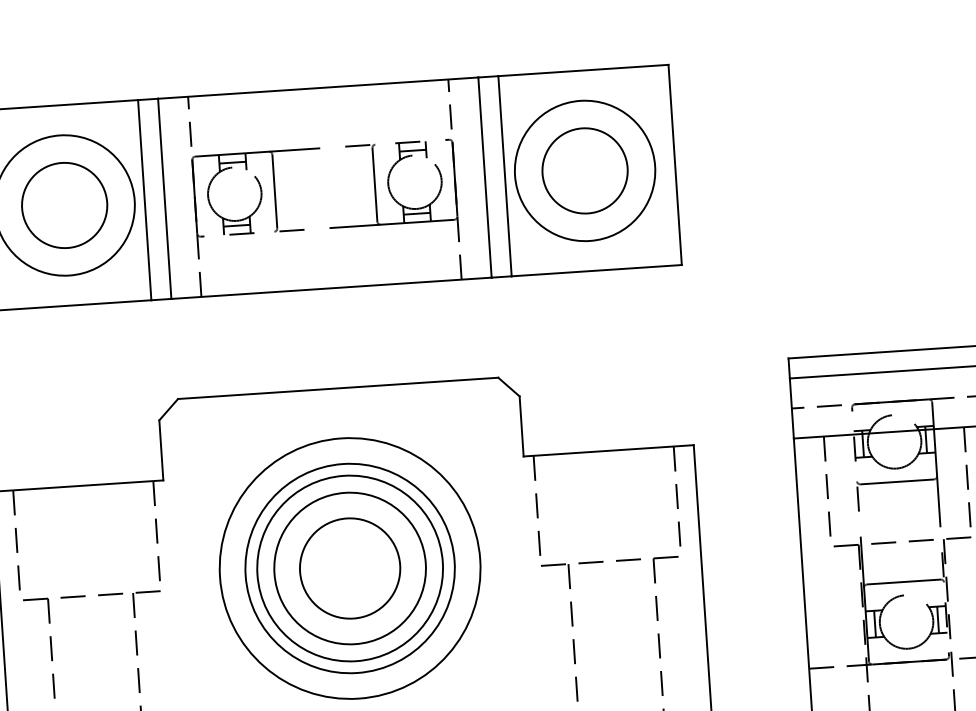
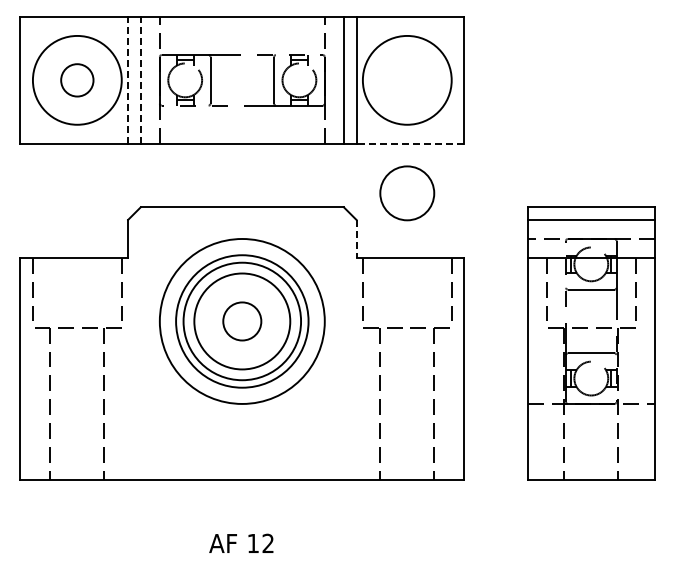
circle: (585, 171) -> (407, 193), moved
line: (164, 197) -> (140, 79), solid -> dashed
line: (145, 198) -> (128, 79), solid -> dashed
circle: (64, 205) -> (77, 80), size x0.6
line: (596, 270) -> (410, 143), solid -> dashed
line: (521, 427) -> (356, 239), solid -> dashed
circle: (350, 568) -> (242, 321), size x0.6

